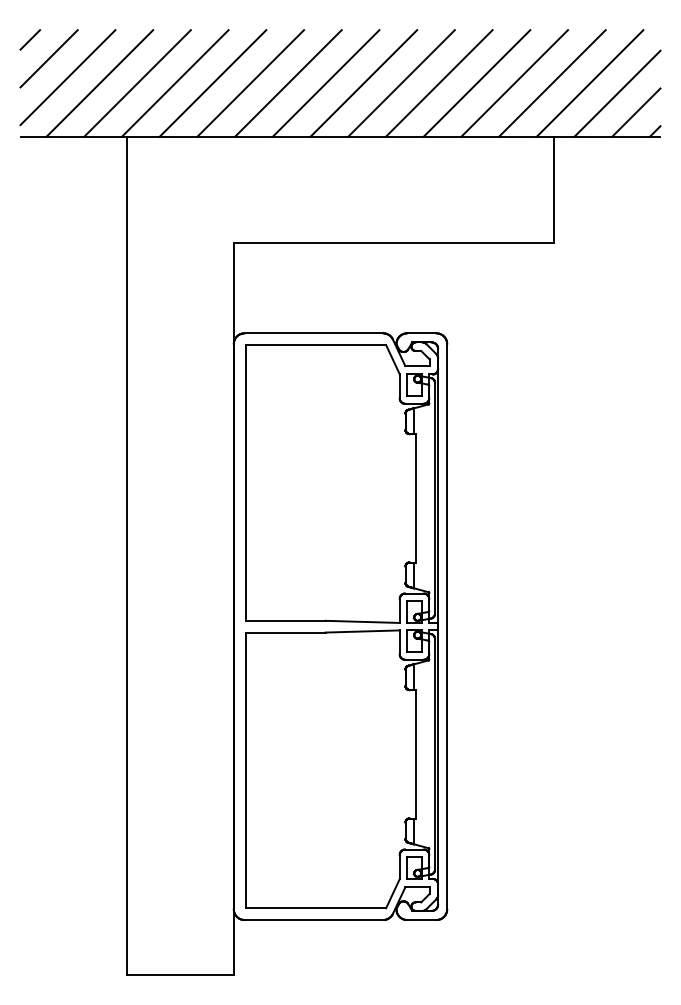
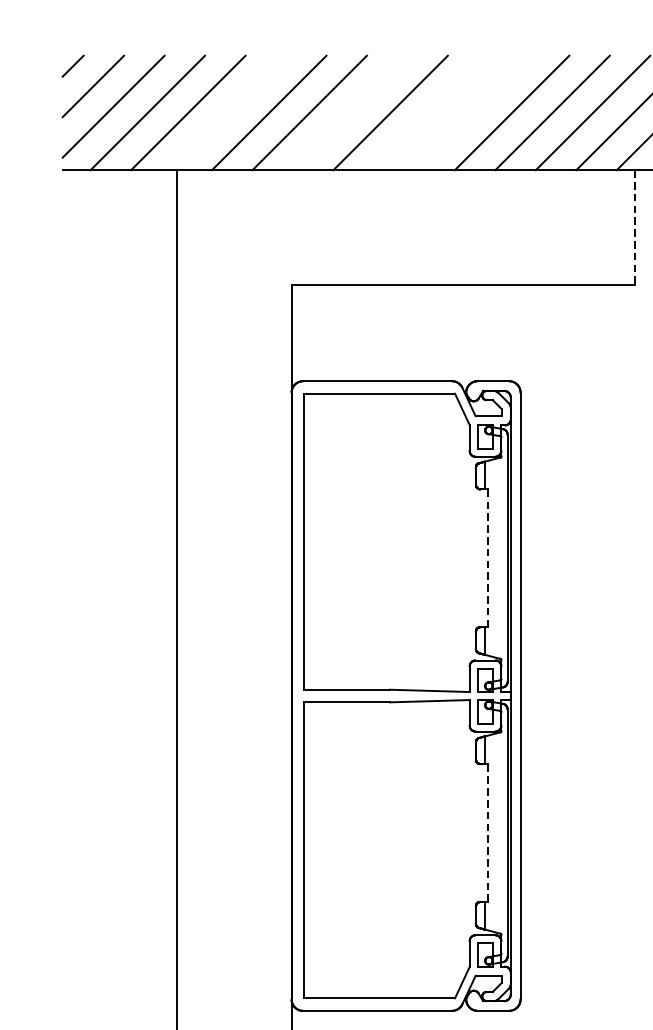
line: (174, 83) -> (227, 113), removed
line: (288, 83) -> (350, 113), removed
line: (363, 83) -> (430, 113), removed
line: (401, 83) -> (471, 113), removed
line: (553, 190) -> (634, 227), solid -> dashed
line: (416, 497) -> (487, 557), solid -> dashed
line: (416, 753) -> (487, 832), solid -> dashed

